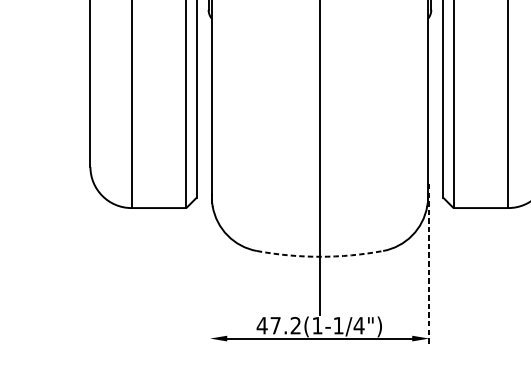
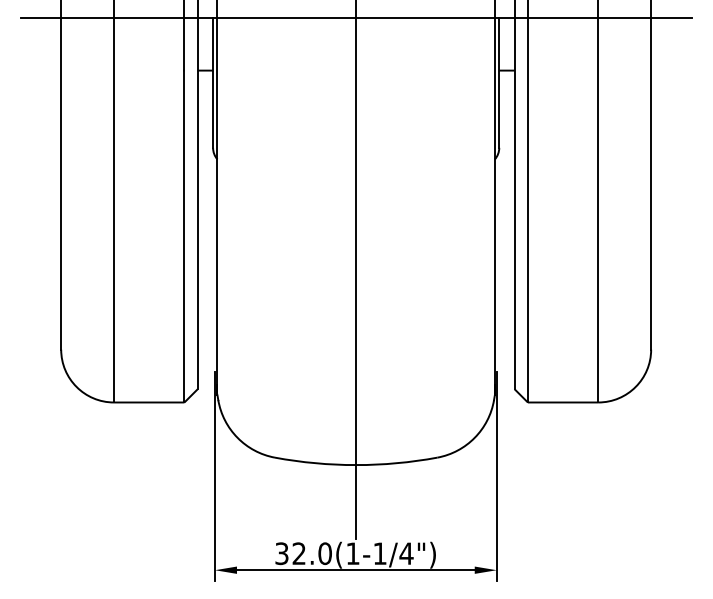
arc: (320, 257) -> (356, 465), dashed -> solid
line: (209, 265) -> (214, 476), added
line: (429, 265) -> (496, 476), dashed -> solid
text: (278, 325) -> (302, 553), 47.2(1-1/4") -> 32.0(1-1/4")

